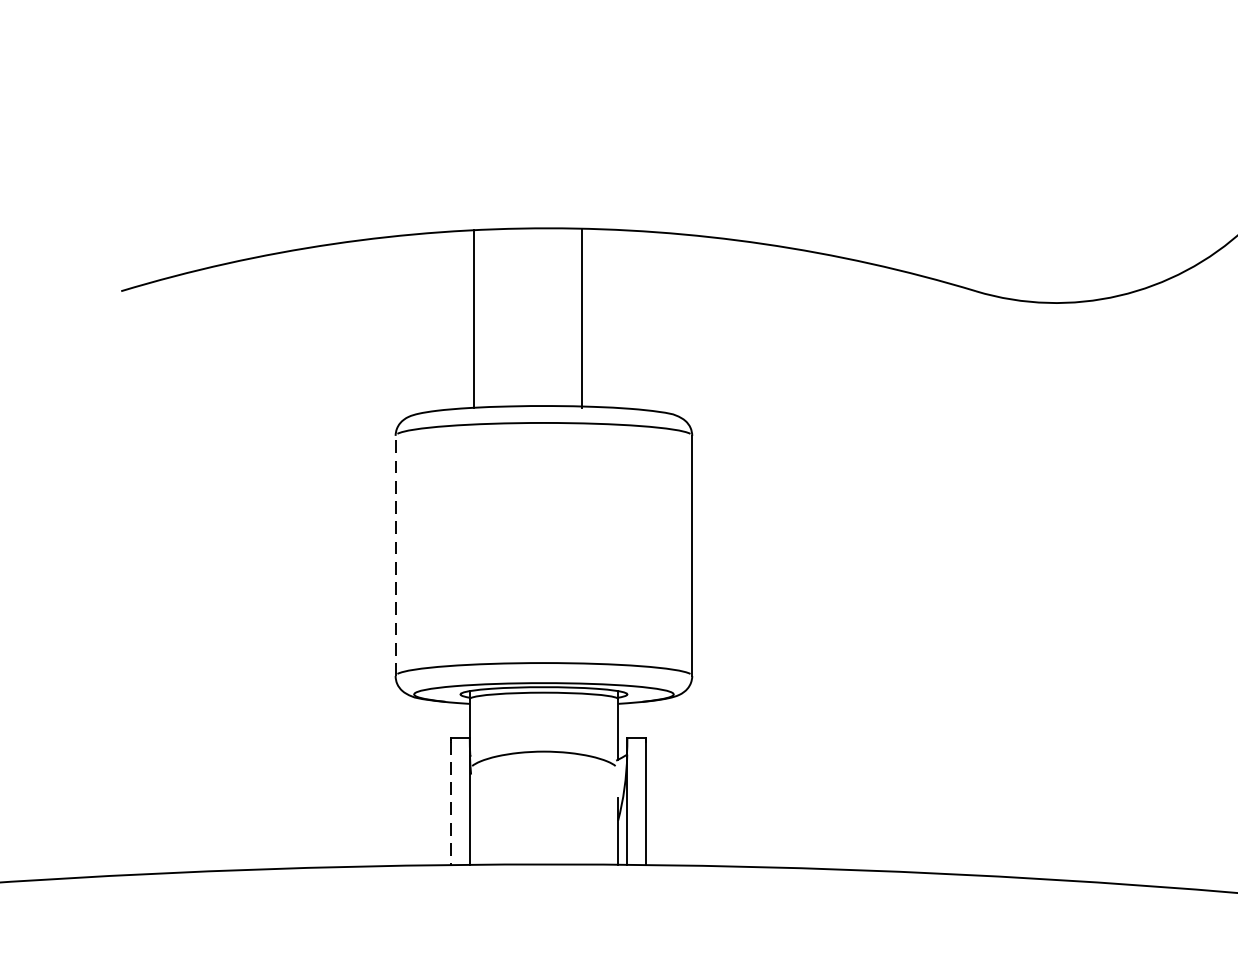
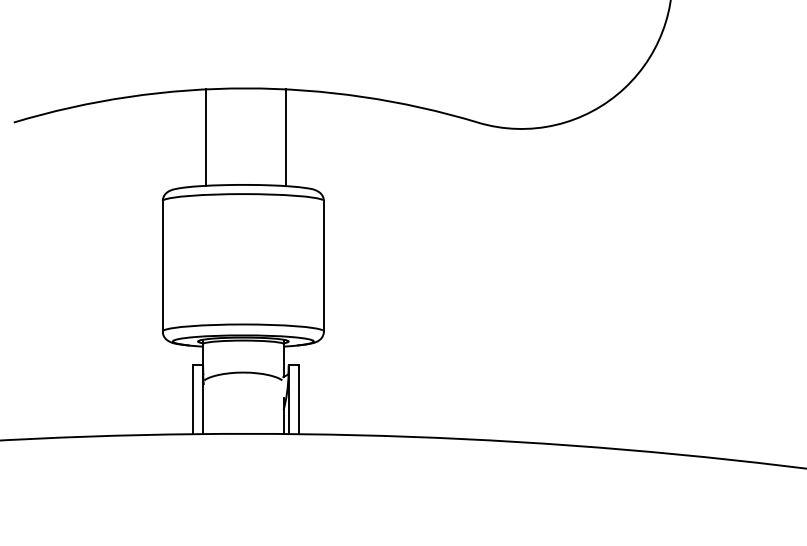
line: (582, 318) -> (286, 137), moved
line: (395, 554) -> (162, 265), dashed -> solid
line: (452, 803) -> (193, 400), dashed -> solid

